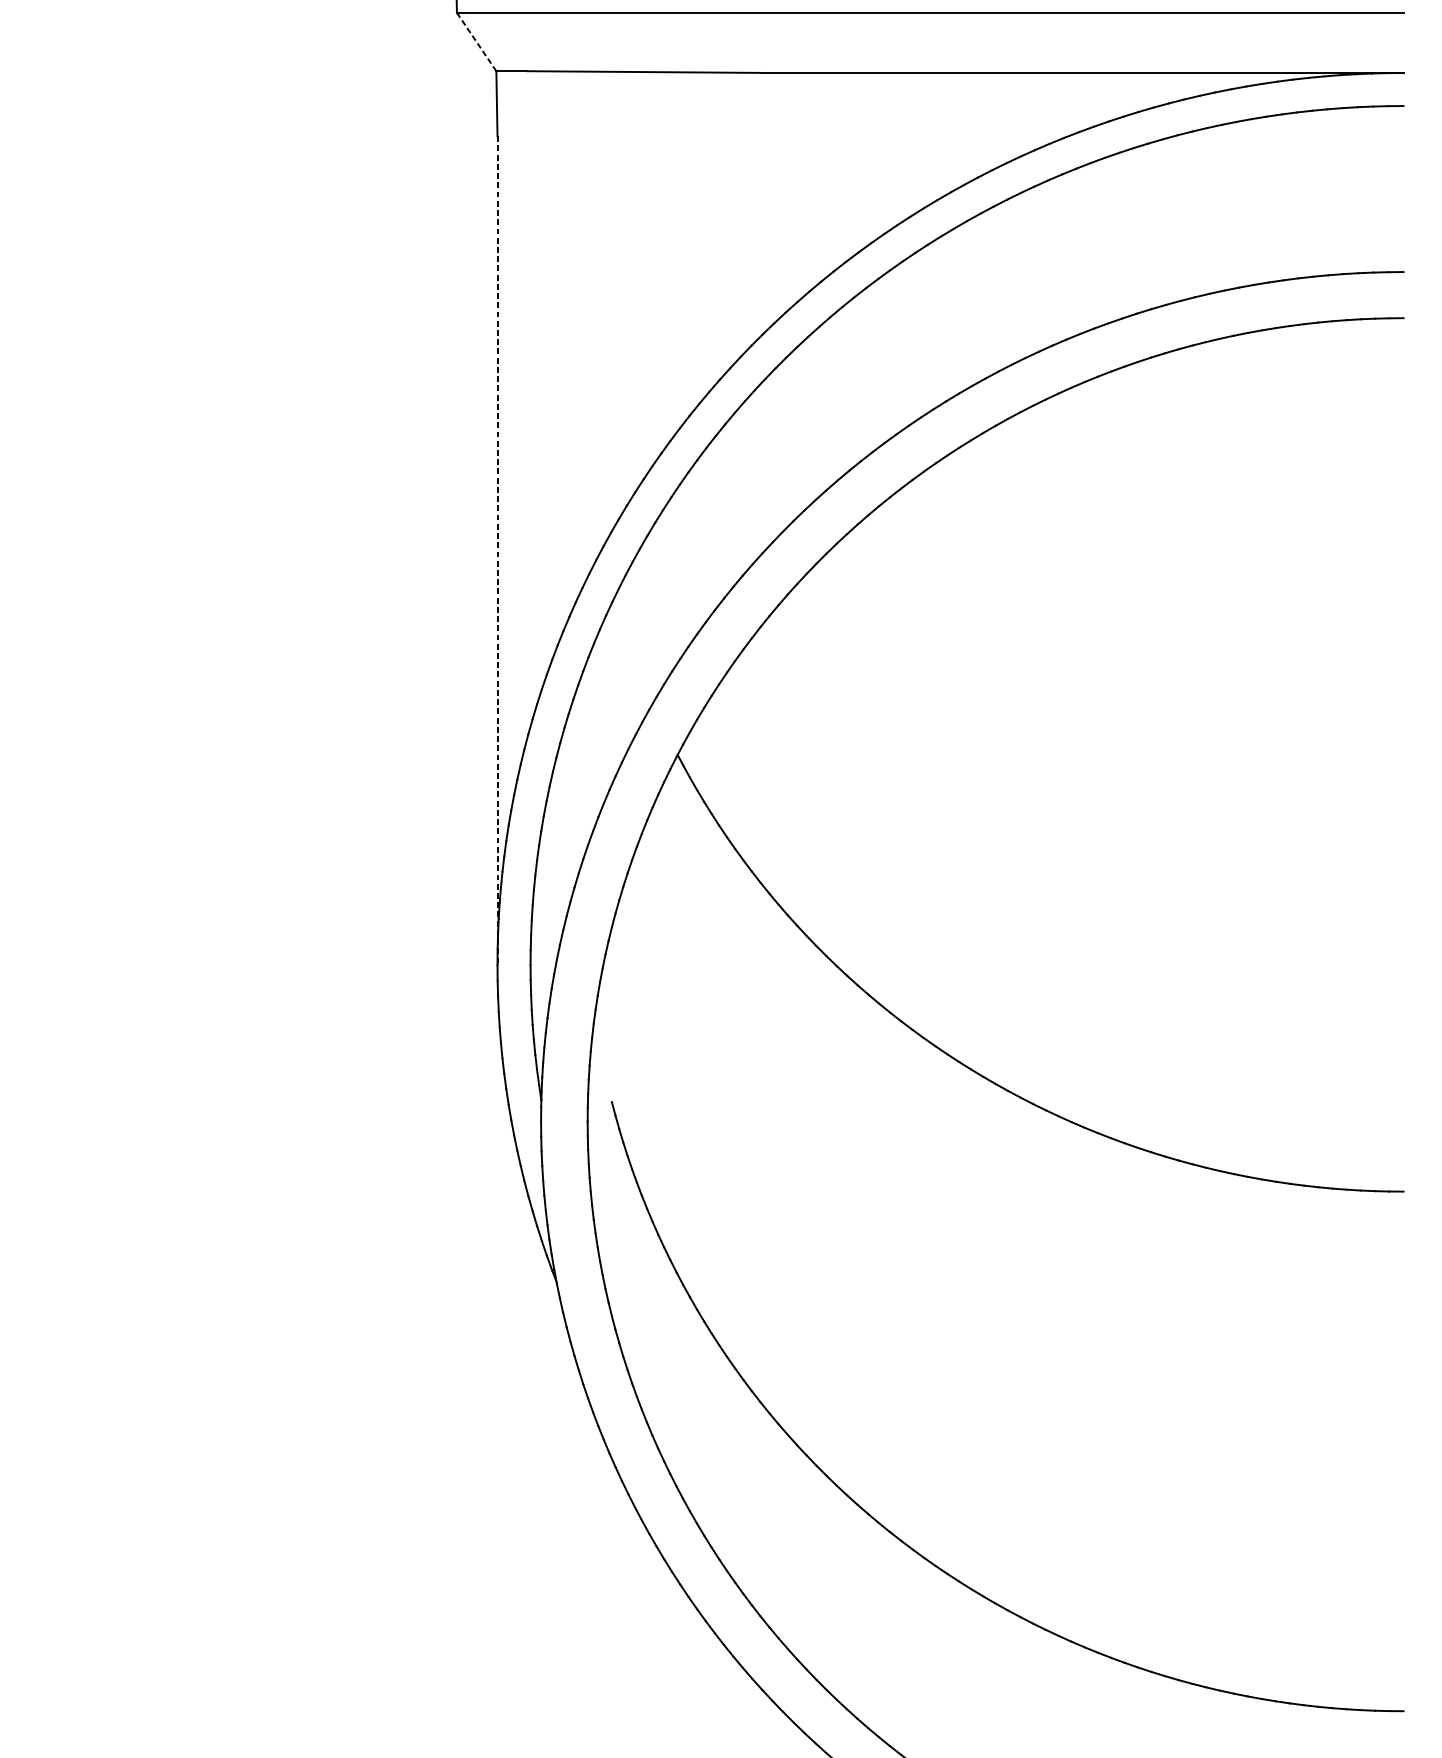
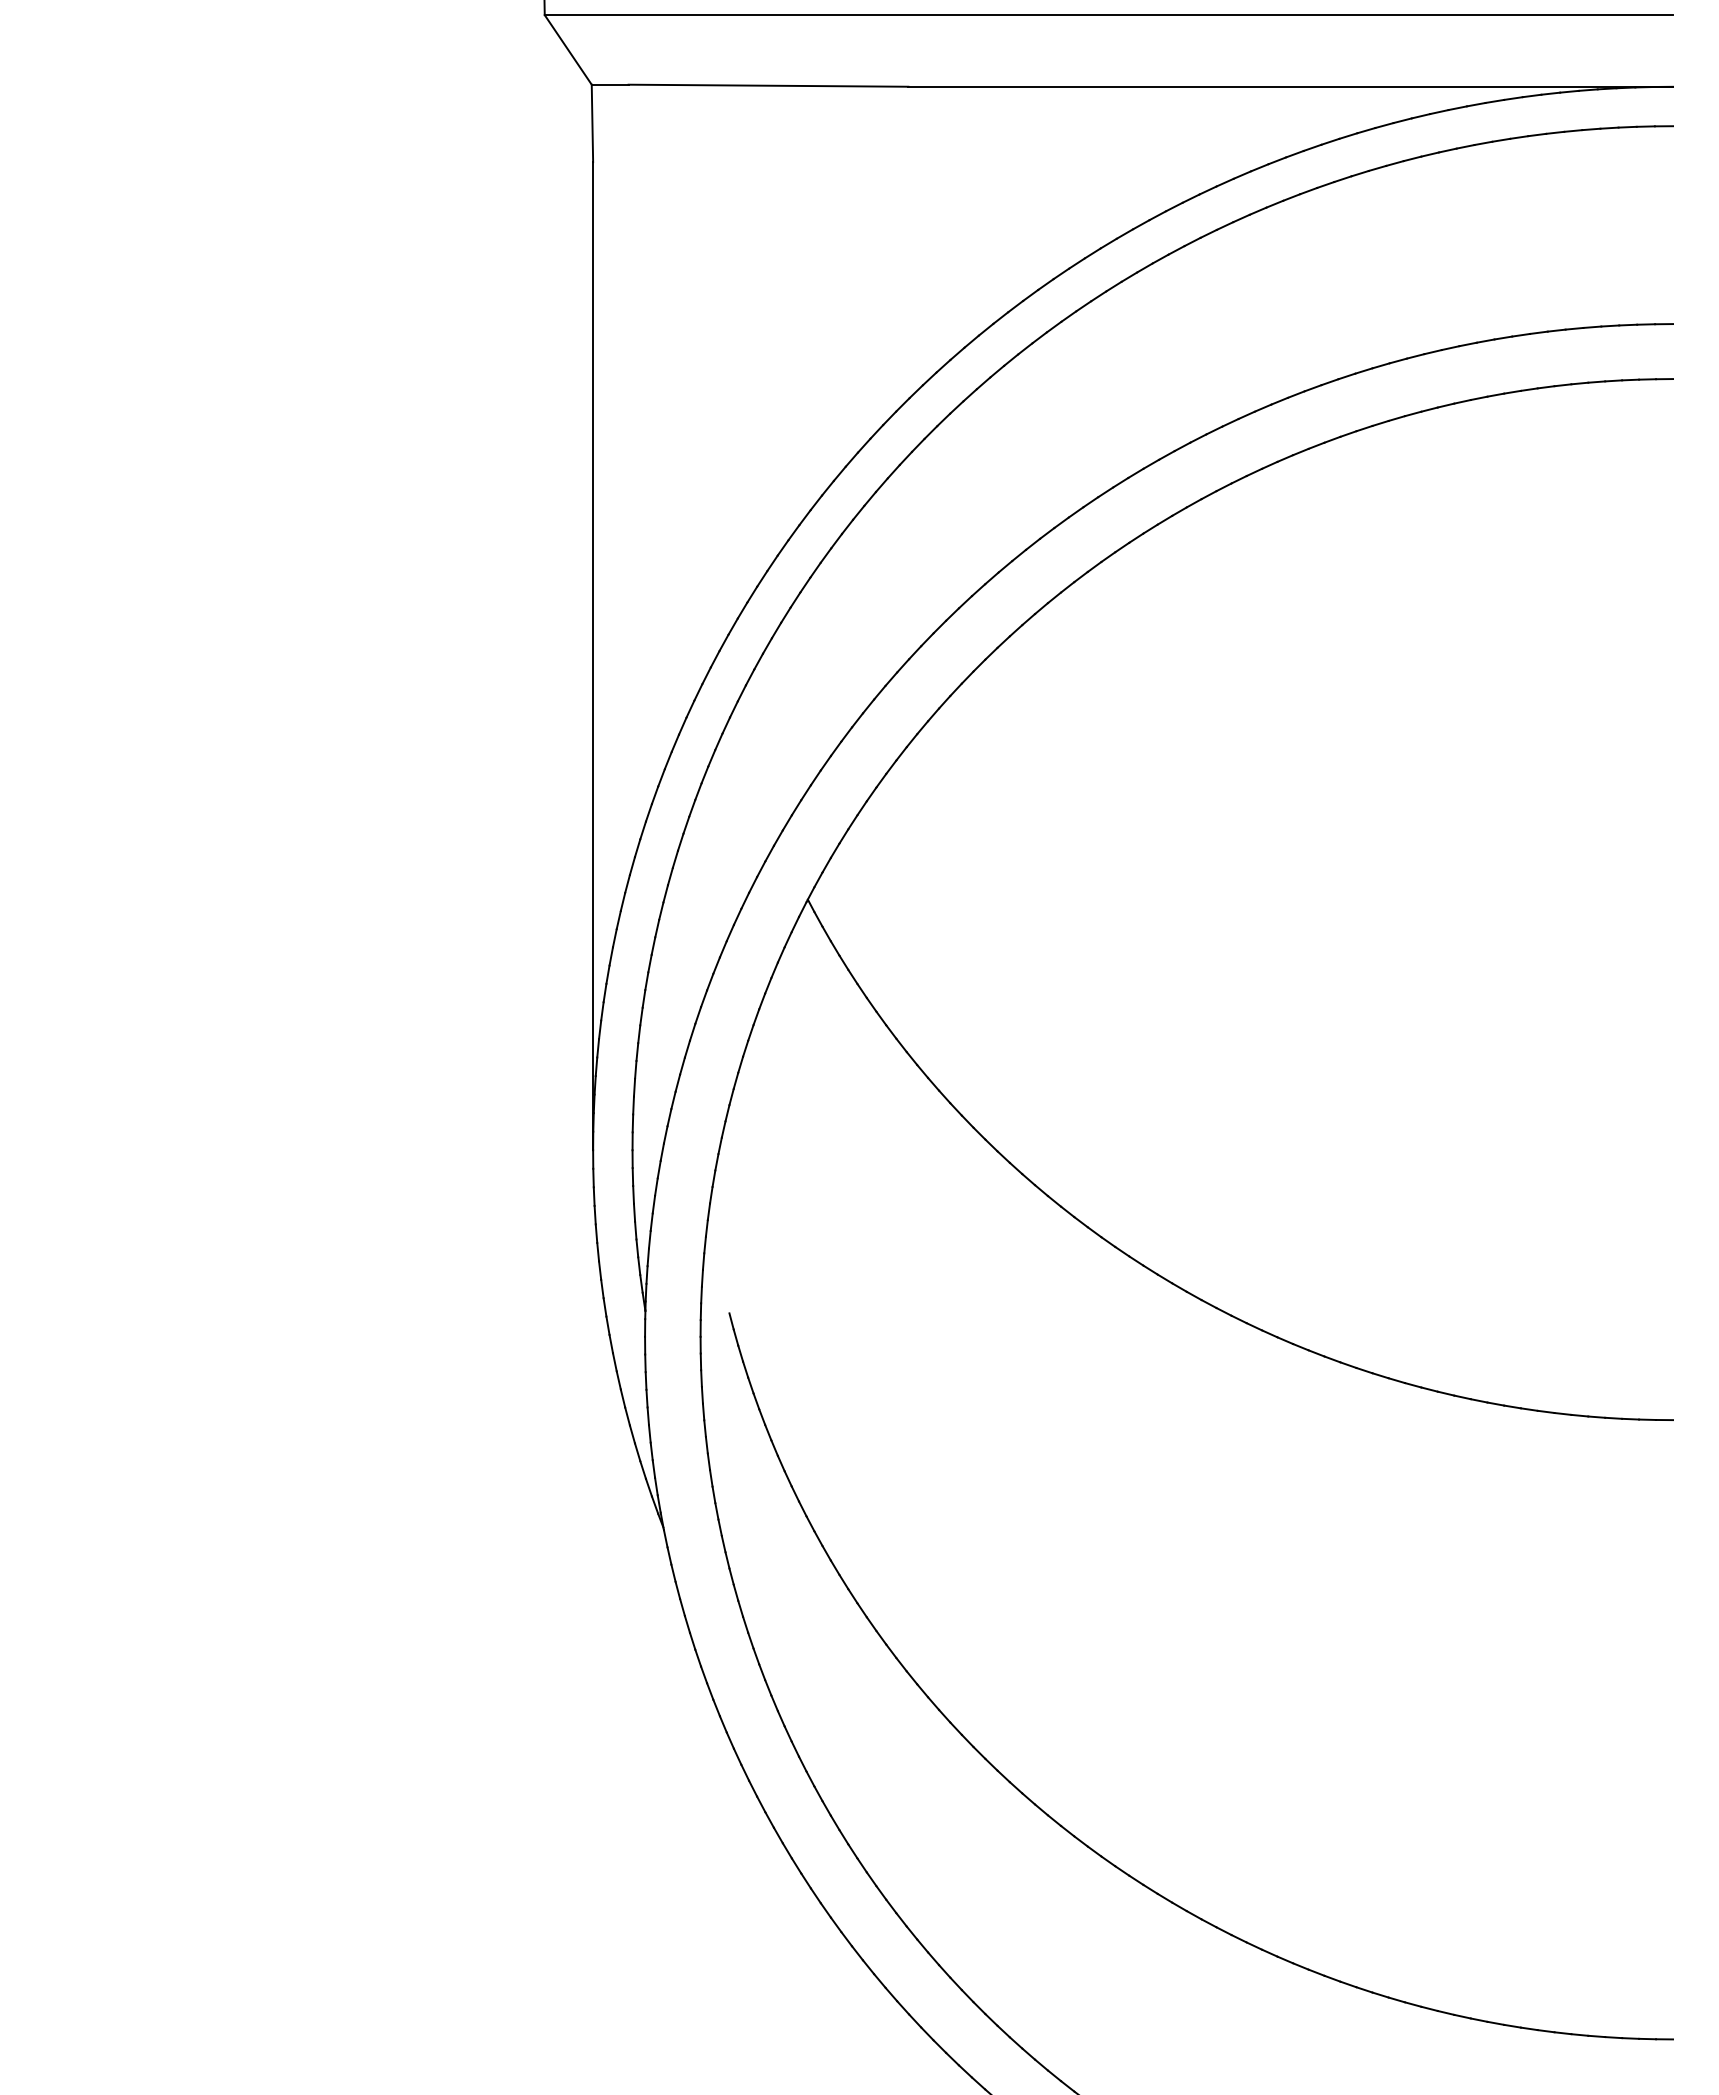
line: (476, 41) -> (568, 49), dashed -> solid
line: (497, 550) -> (593, 656), dashed -> solid

